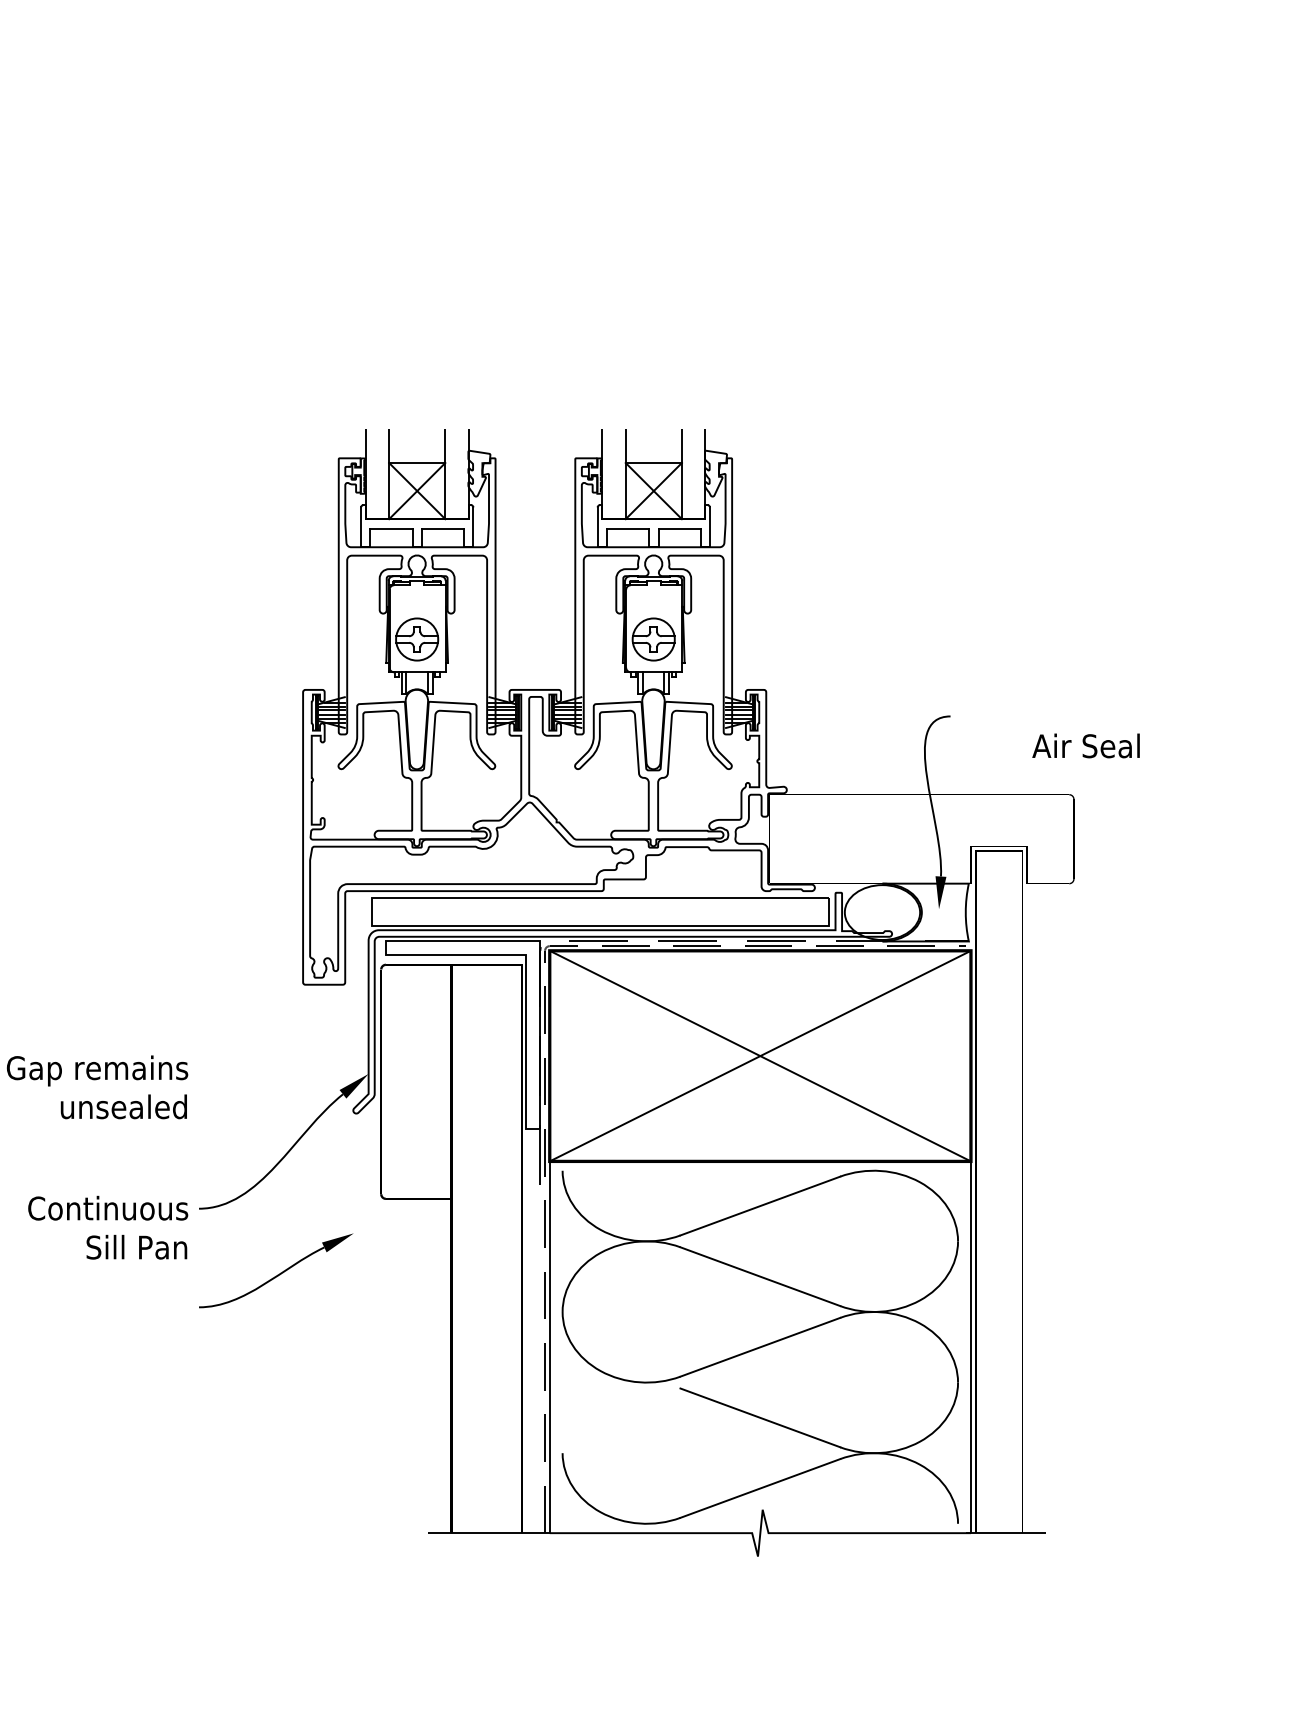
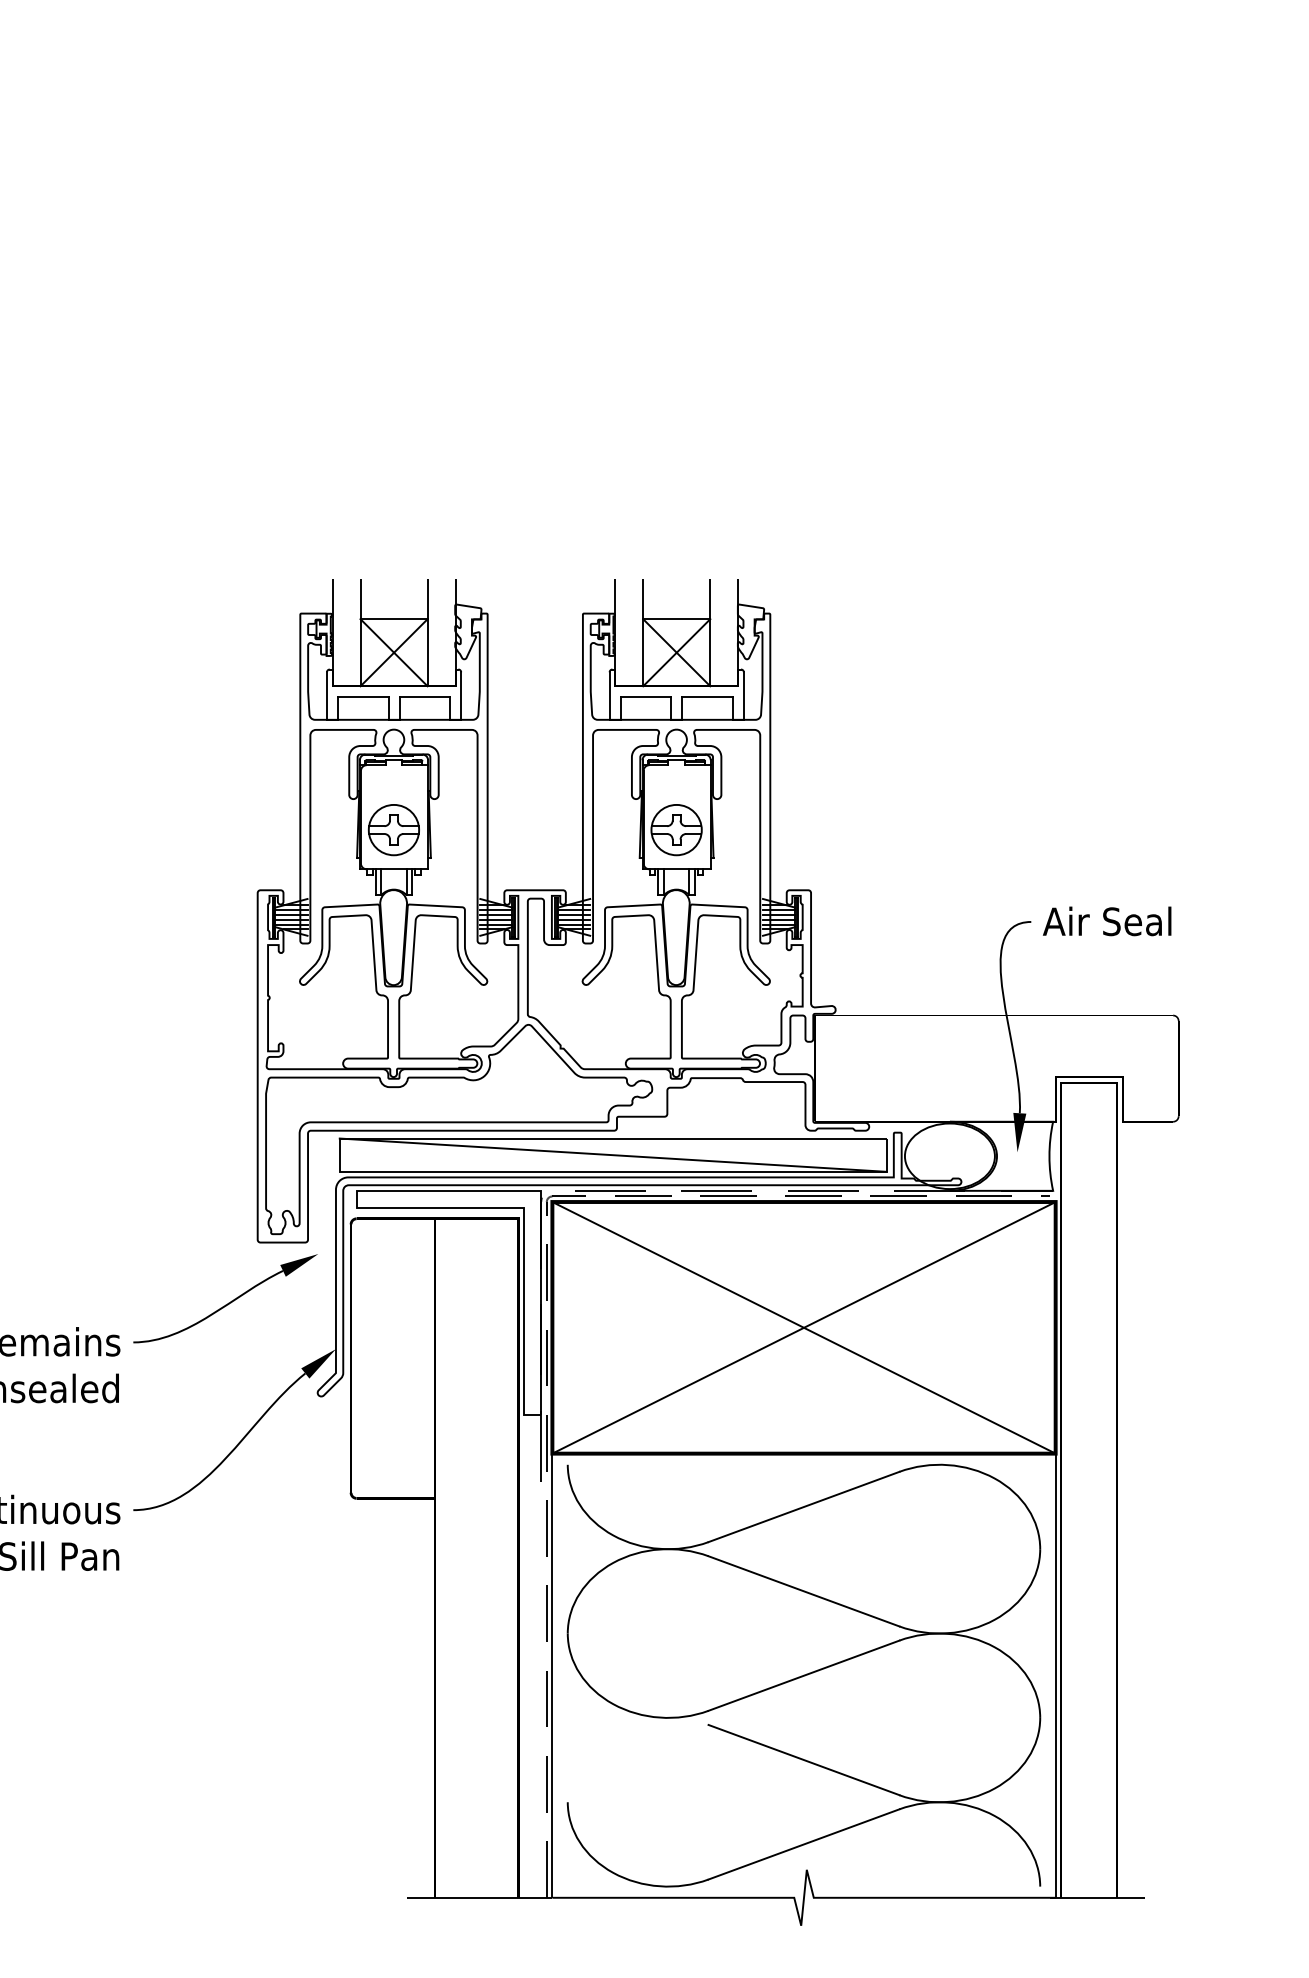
text: (1085, 745) -> (1106, 920), moved
line: (600, 911) -> (613, 1155), added
part: (276, 1270) -> (225, 1298), moved

